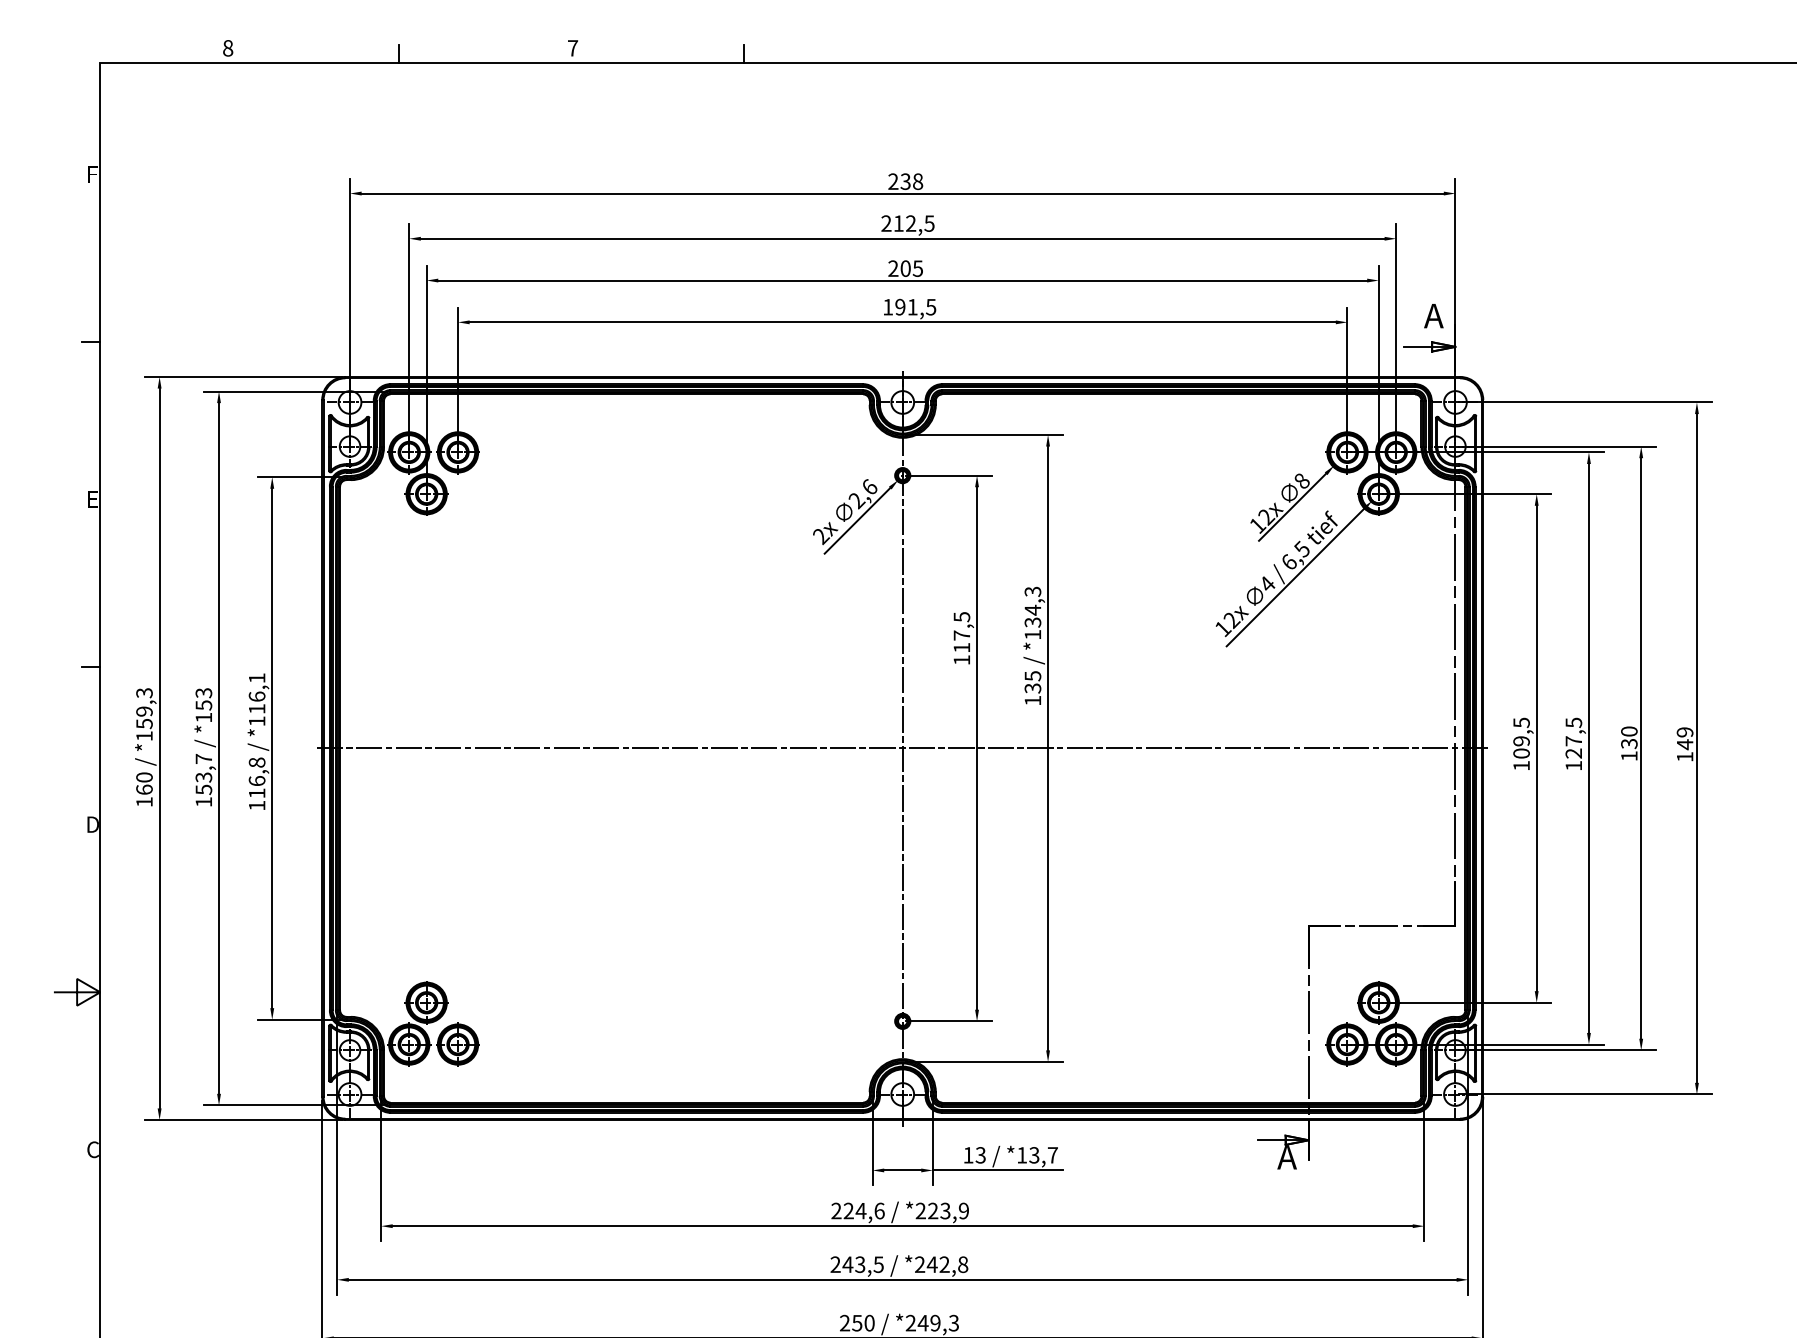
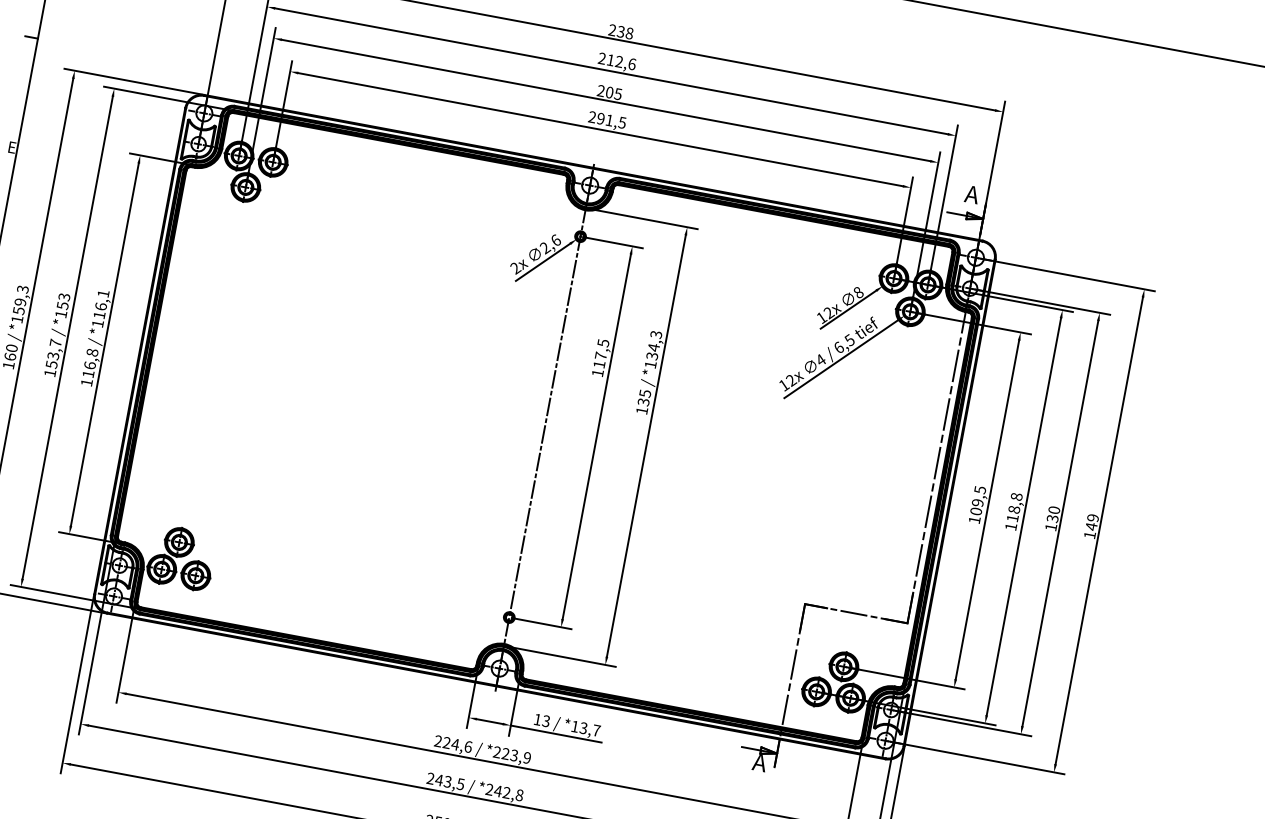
text: (929, 223) -> (632, 64), 212,5 -> 212,6
text: (888, 306) -> (592, 116), 191,5 -> 291,5
text: (1573, 737) -> (1014, 507), 127,5 -> 118,8
line: (902, 748) -> (544, 427), removed

